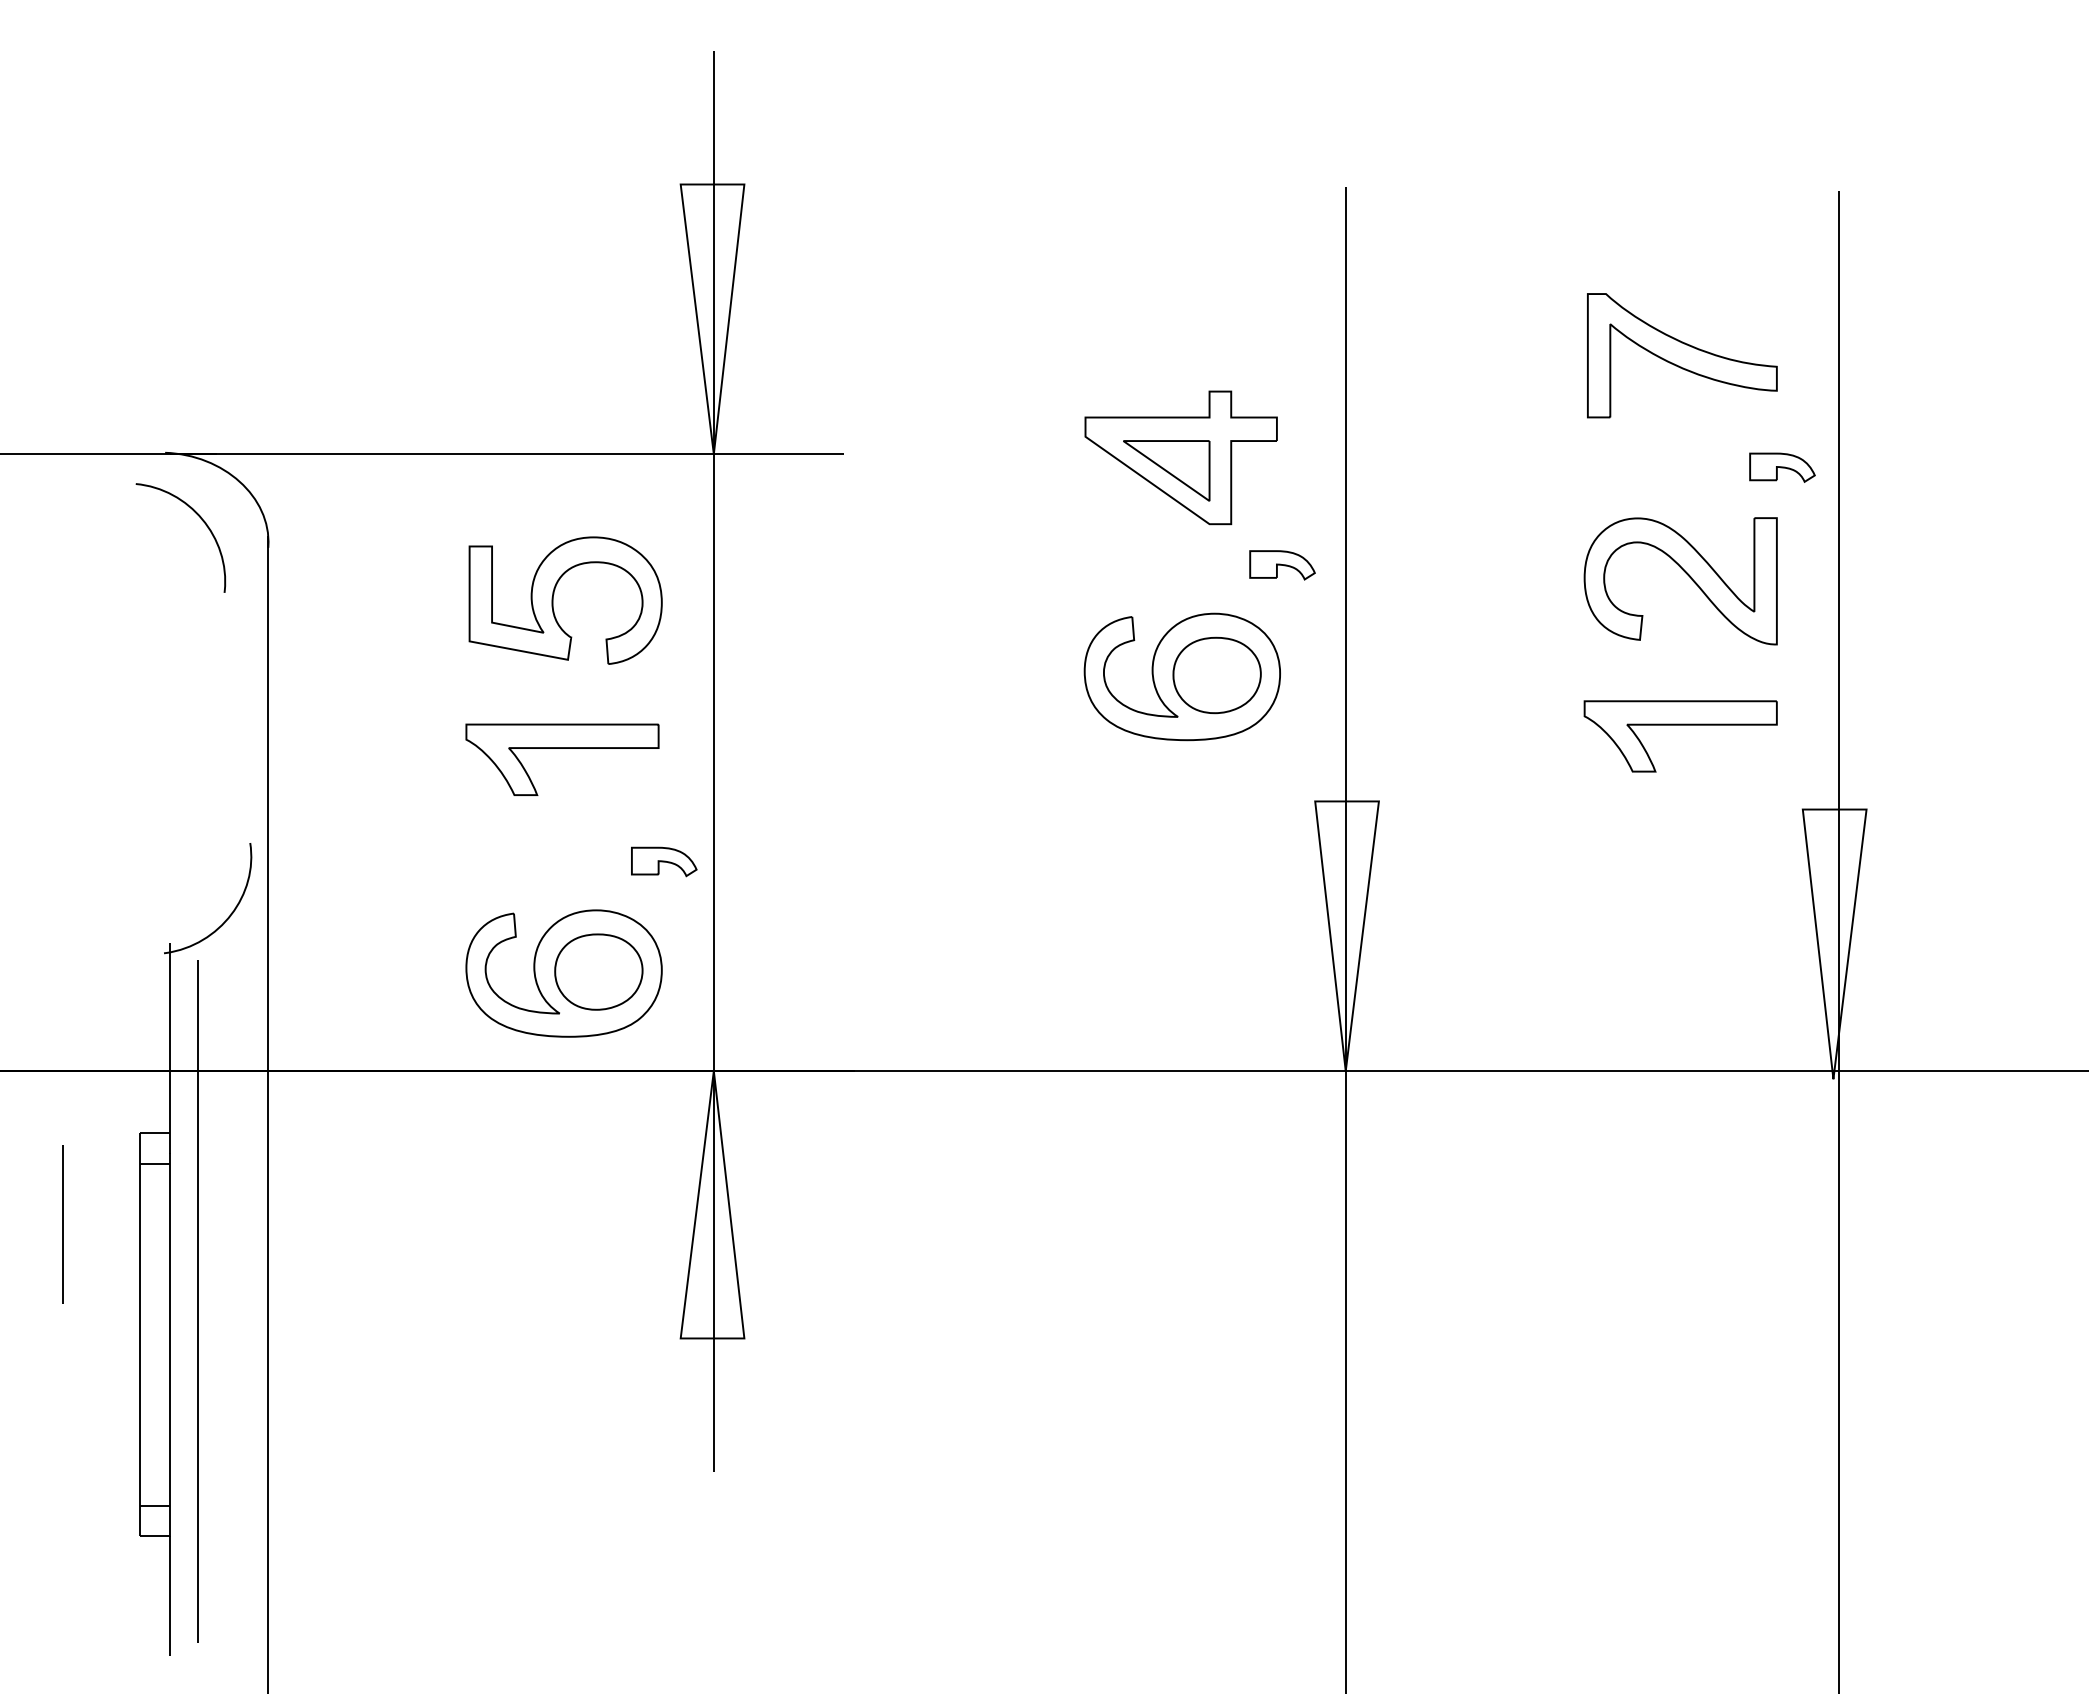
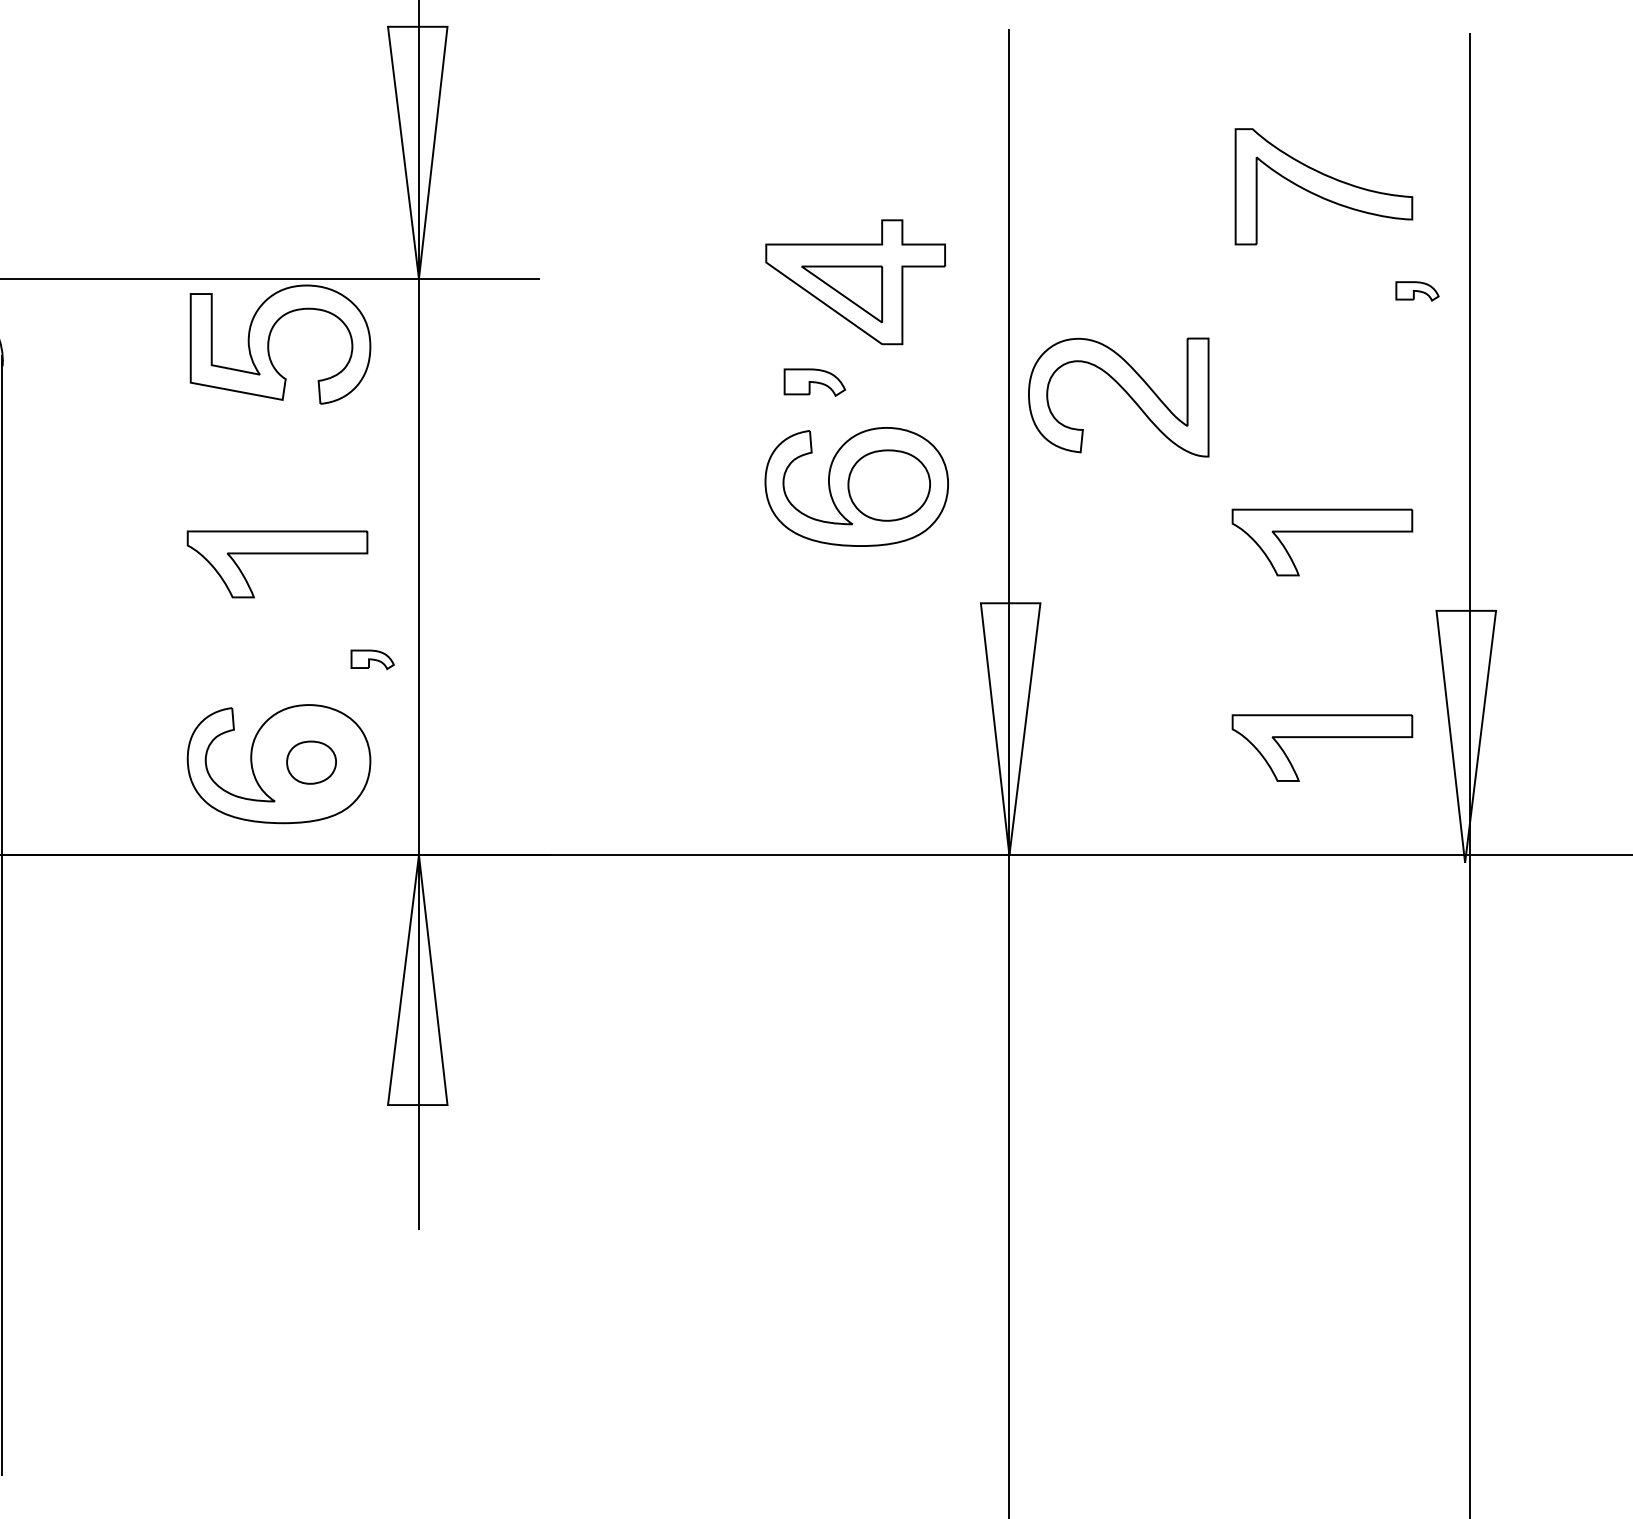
part: (1782, 467) -> (1417, 291), size x0.7
part: (1282, 565) -> (814, 382), moved
part: (1686, 574) -> (1124, 391), moved
part: (553, 600) -> (269, 344), moved
part: (664, 861) -> (372, 659), size x0.7
part: (1680, 945) -> (1322, 737), added
part: (598, 971) -> (311, 762), size x0.6

